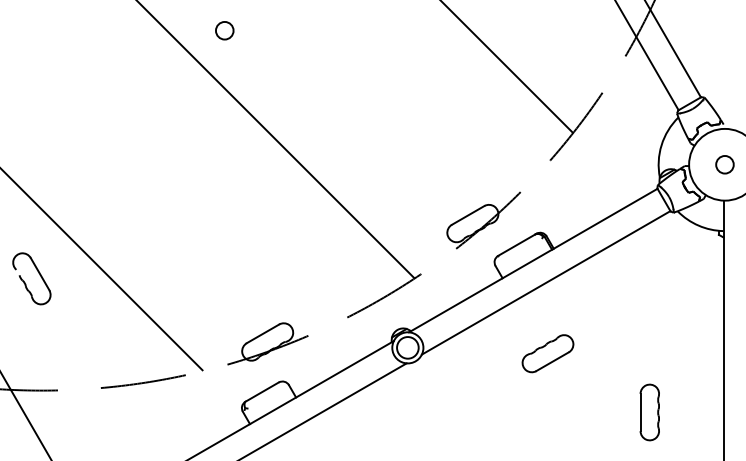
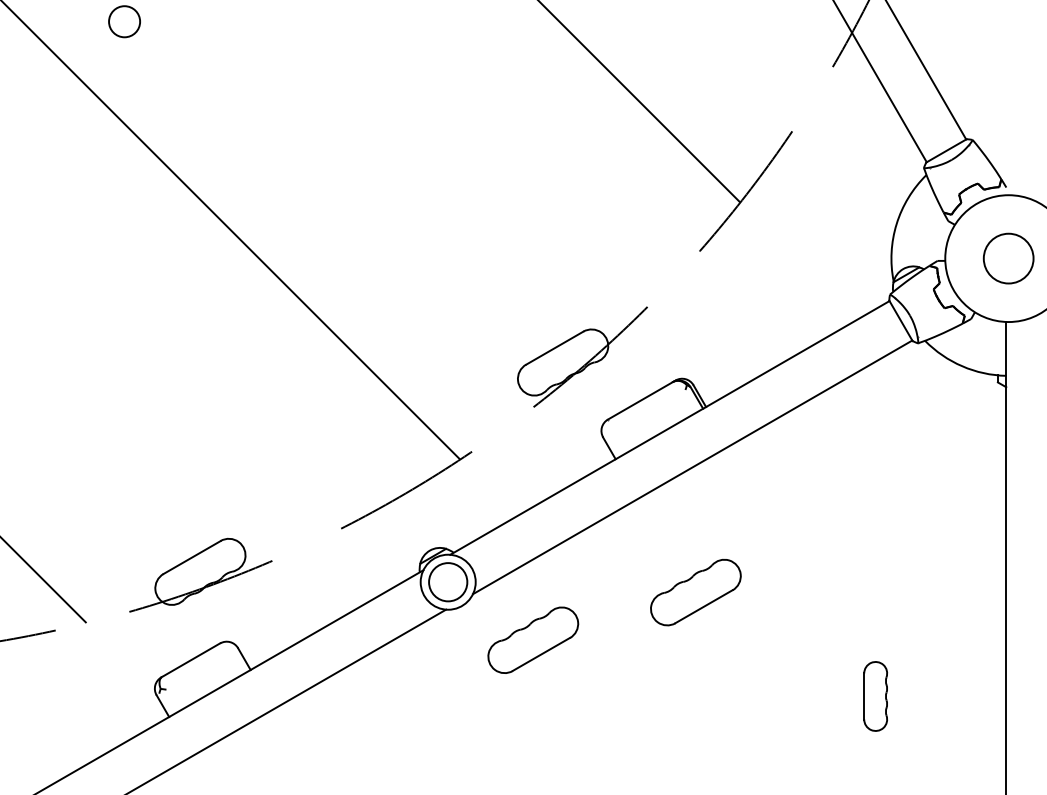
circle: (724, 164) -> (1007, 258), size x1.6
part: (455, 380) -> (532, 639), added
part: (649, 412) -> (875, 696), size x0.7

